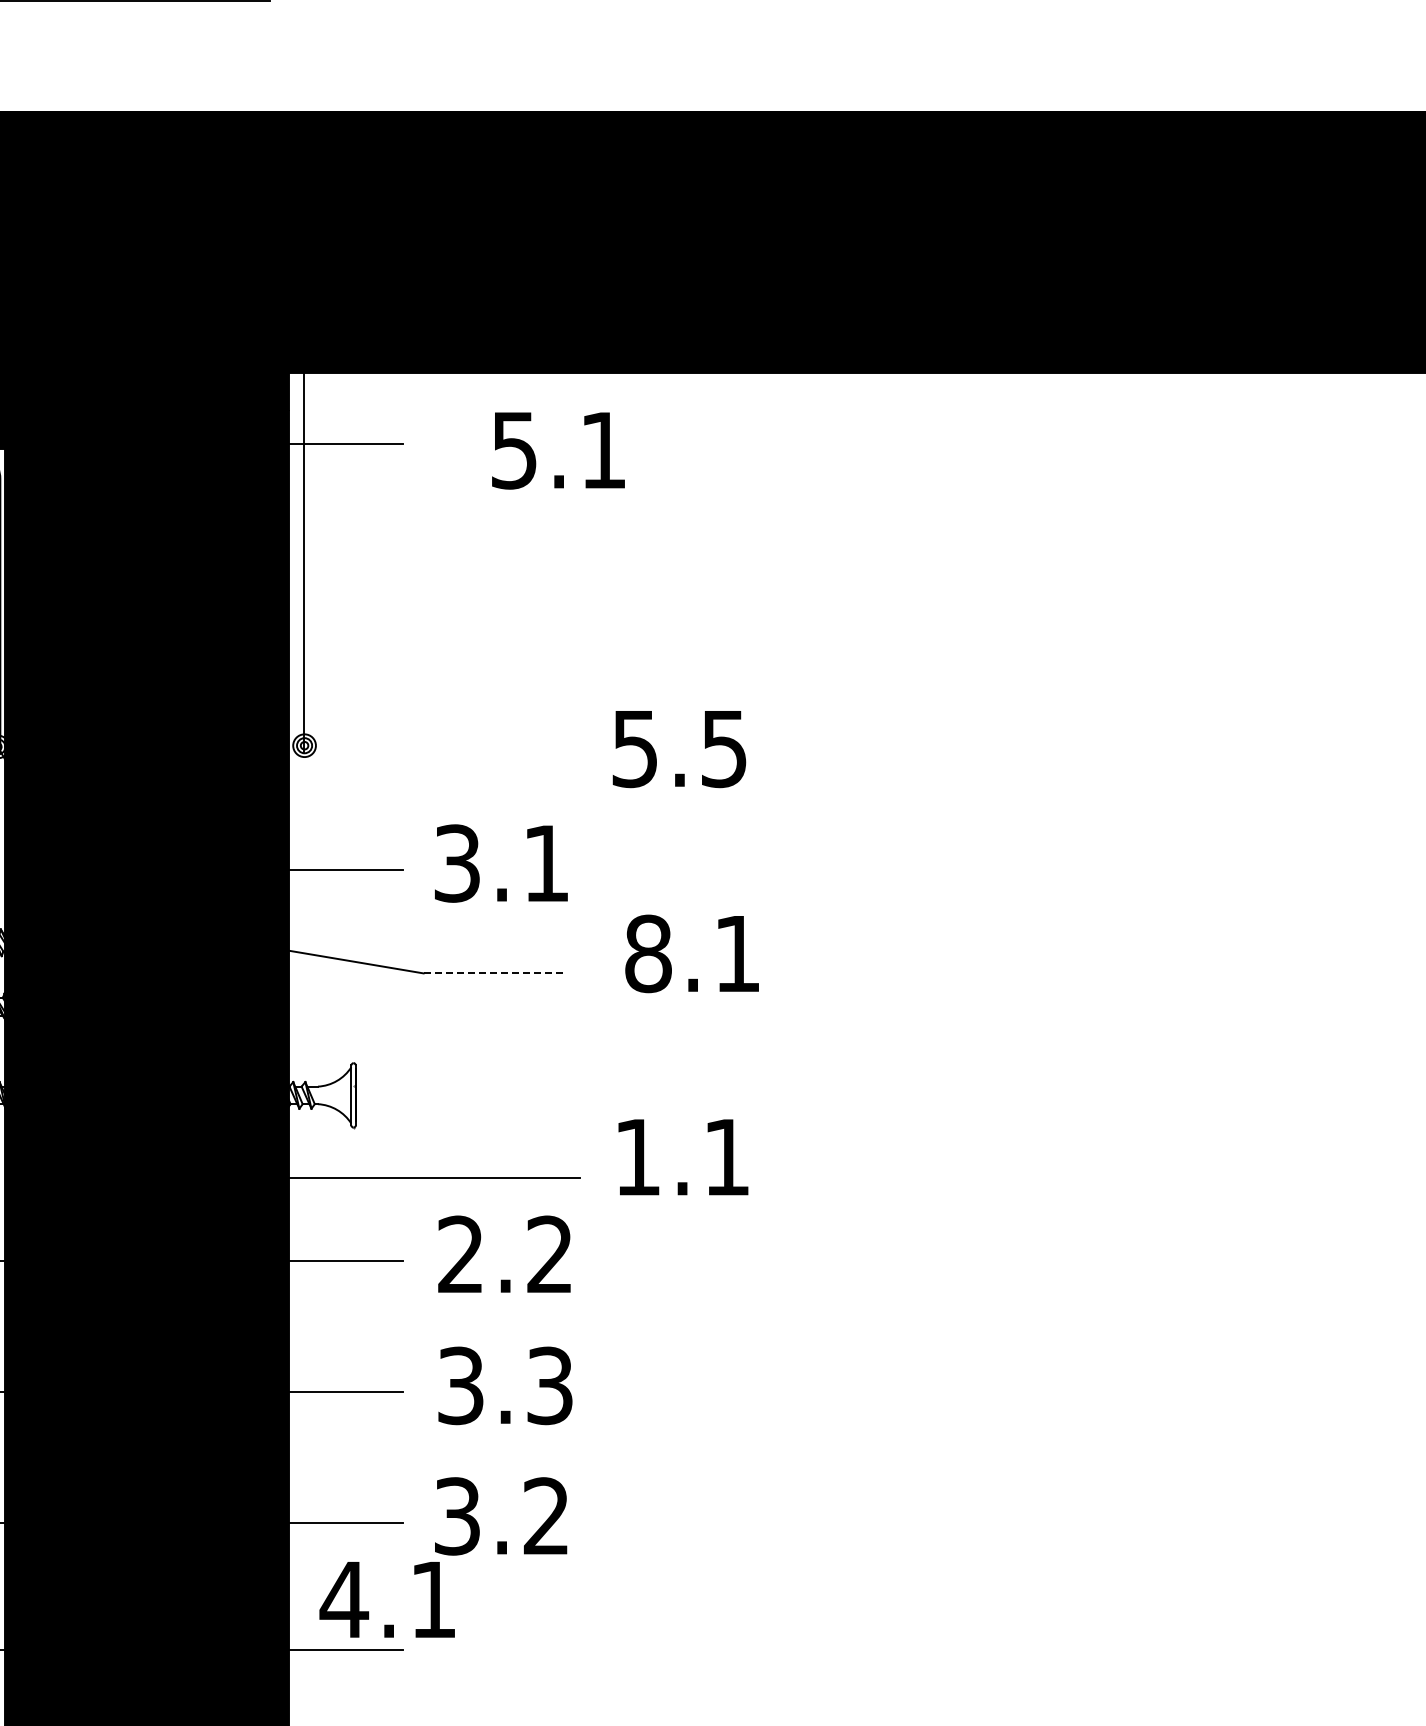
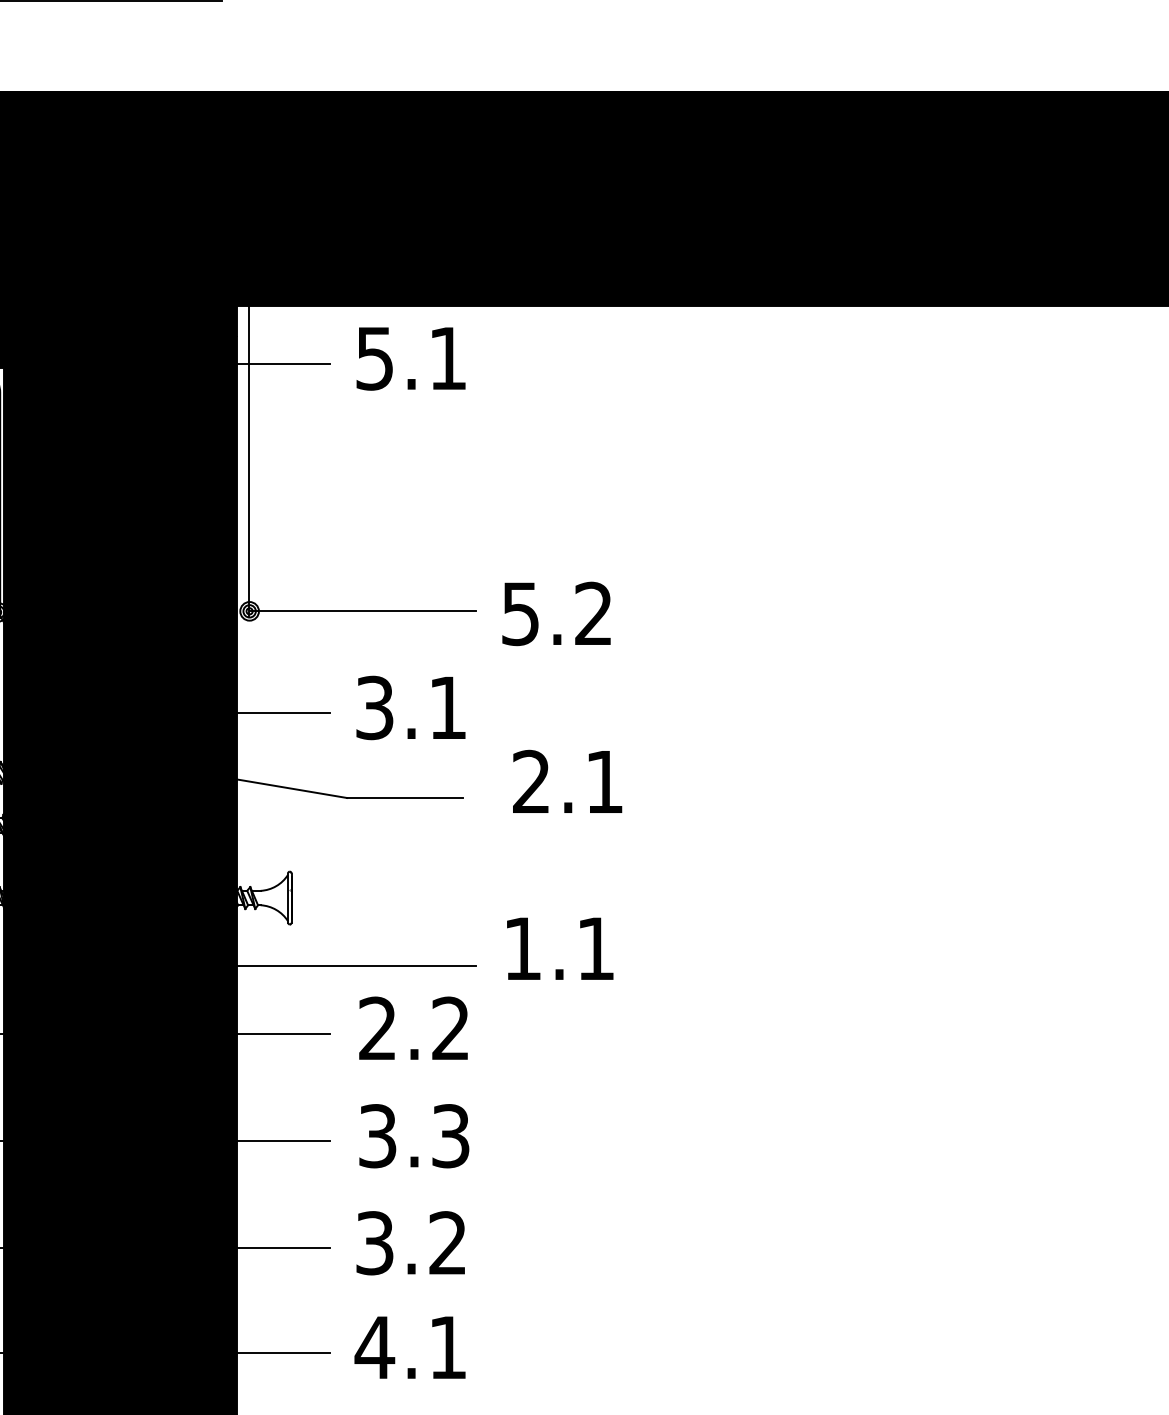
text: (558, 450) -> (411, 358), moved
line: (442, 745) -> (362, 611), added
text: (723, 748) -> (593, 613), 5.5 -> 5.2
text: (648, 953) -> (531, 781), 8.1 -> 2.1
line: (494, 973) -> (405, 798), dashed -> solid
text: (386, 1599) -> (409, 1347), moved

